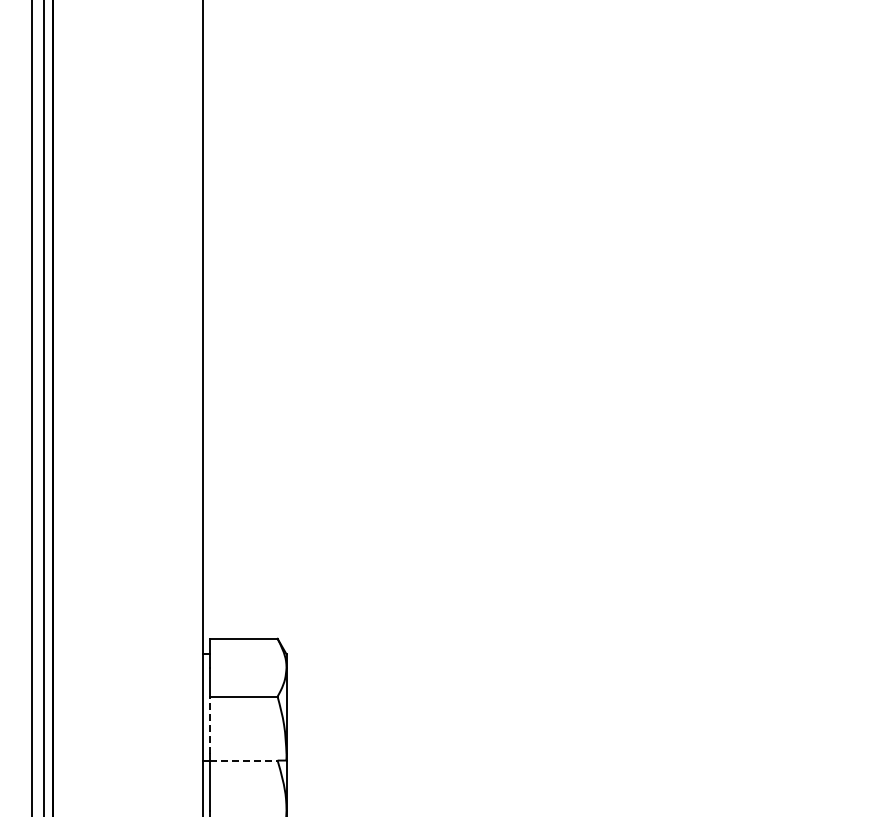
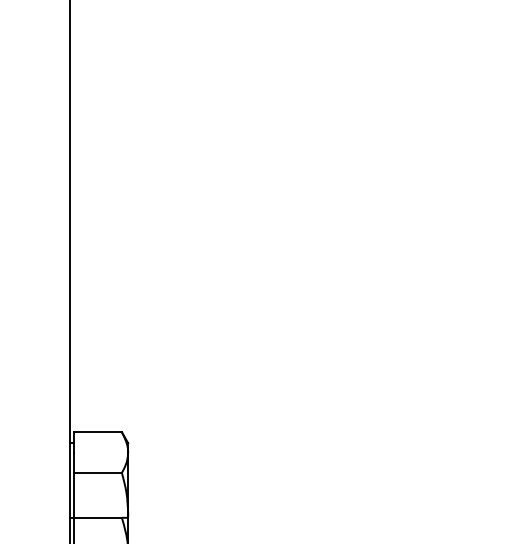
line: (209, 725) -> (74, 493), dashed -> solid
line: (243, 760) -> (97, 517), dashed -> solid

